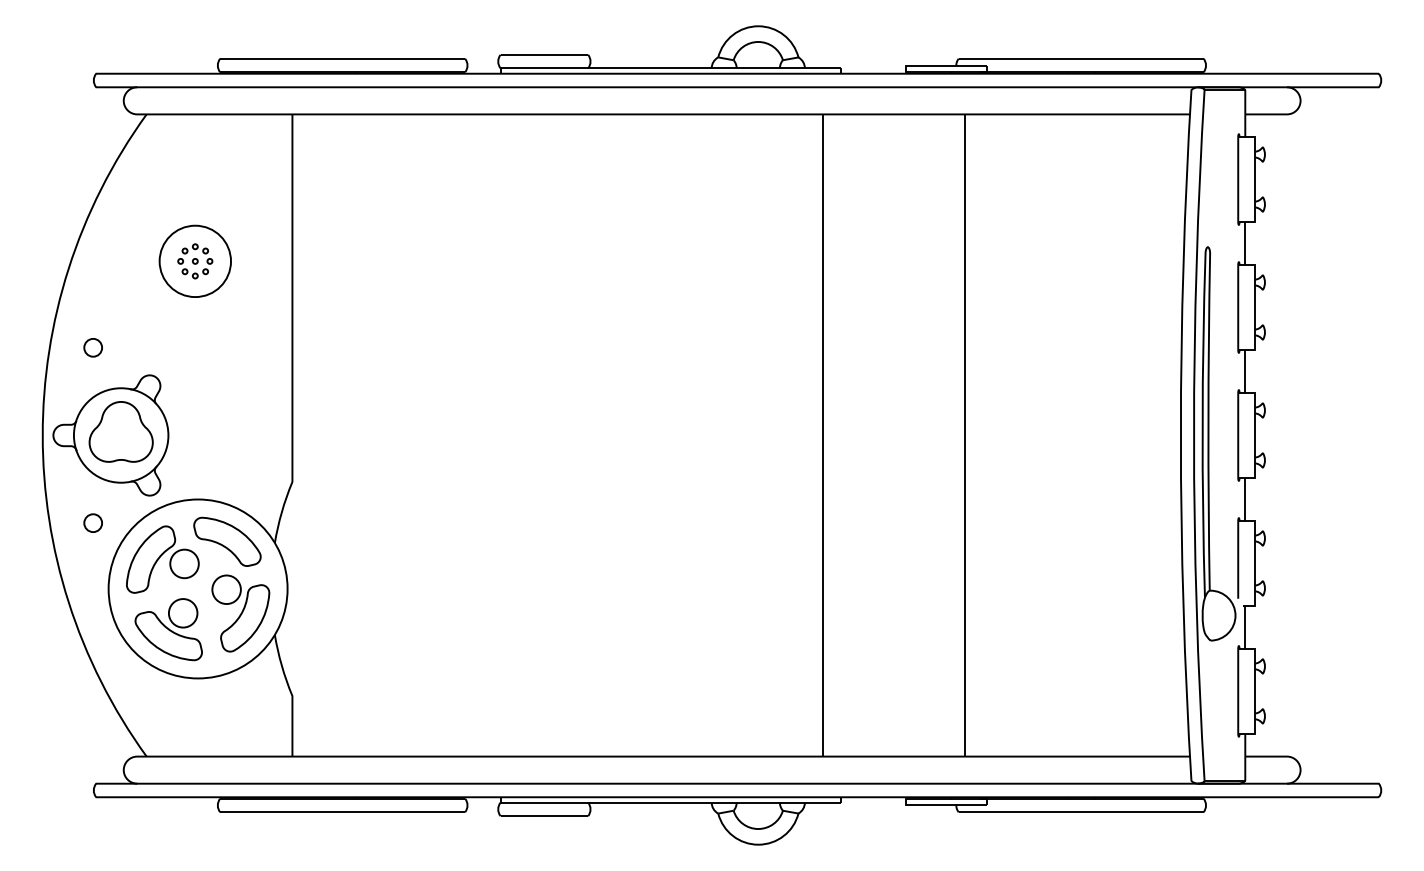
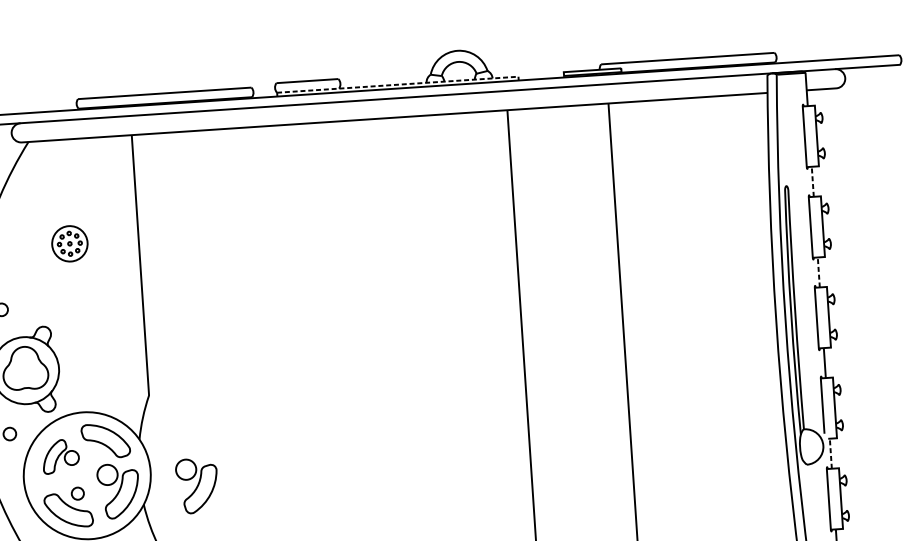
line: (671, 68) -> (398, 84), solid -> dashed
line: (1245, 243) -> (812, 181), solid -> dashed
circle: (195, 261) -> (70, 243), size x0.7
line: (1245, 371) -> (818, 272), solid -> dashed
part: (162, 559) -> (60, 456), size x0.7
circle: (182, 613) -> (77, 493), size x0.6
part: (351, 613) -> (197, 485), added
line: (1245, 626) -> (830, 453), solid -> dashed

